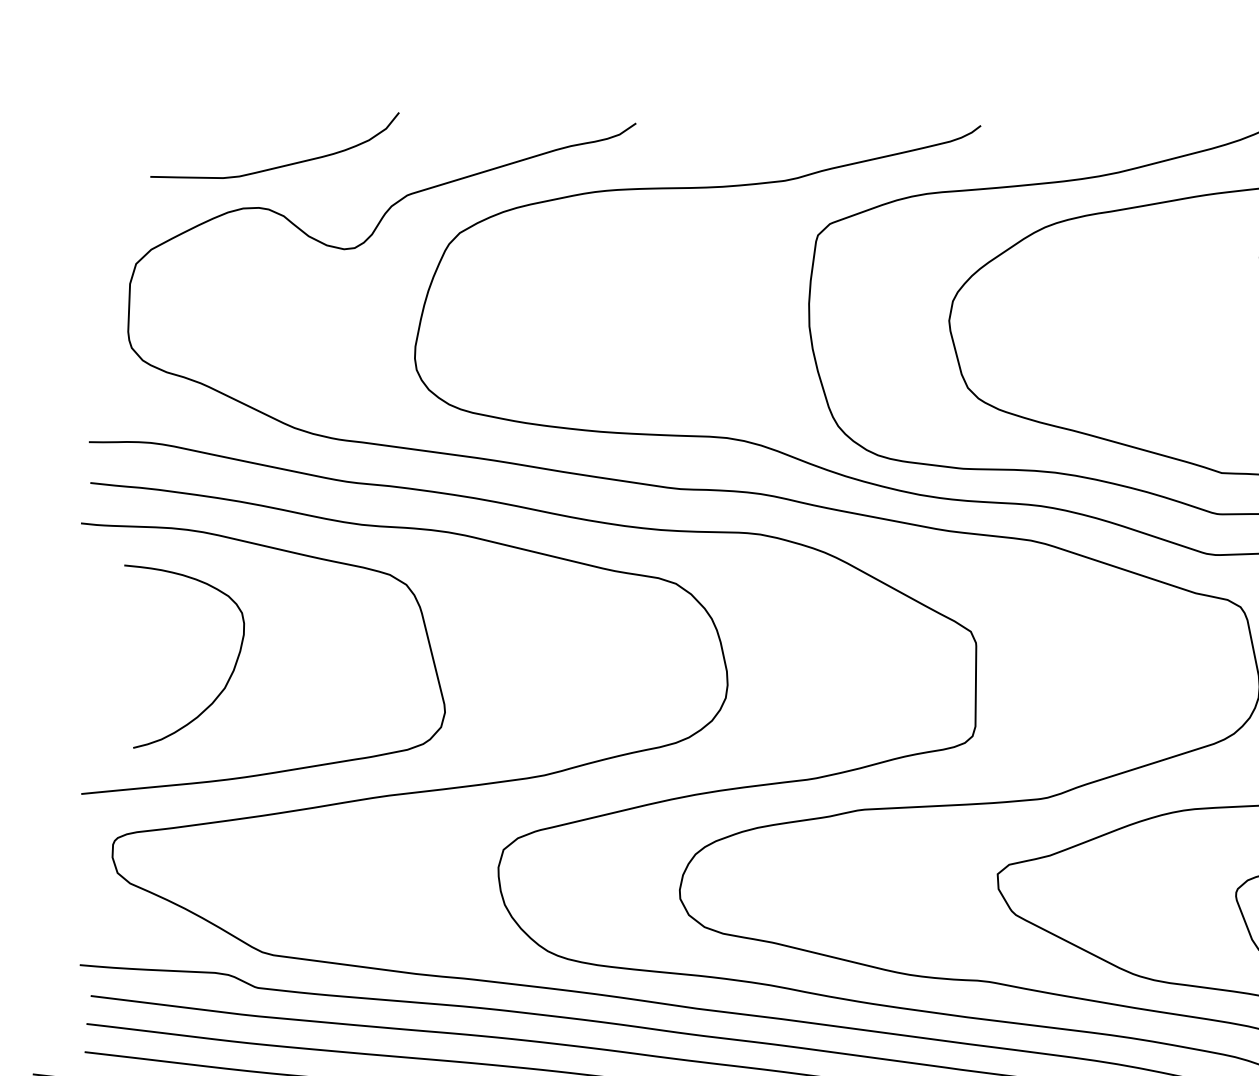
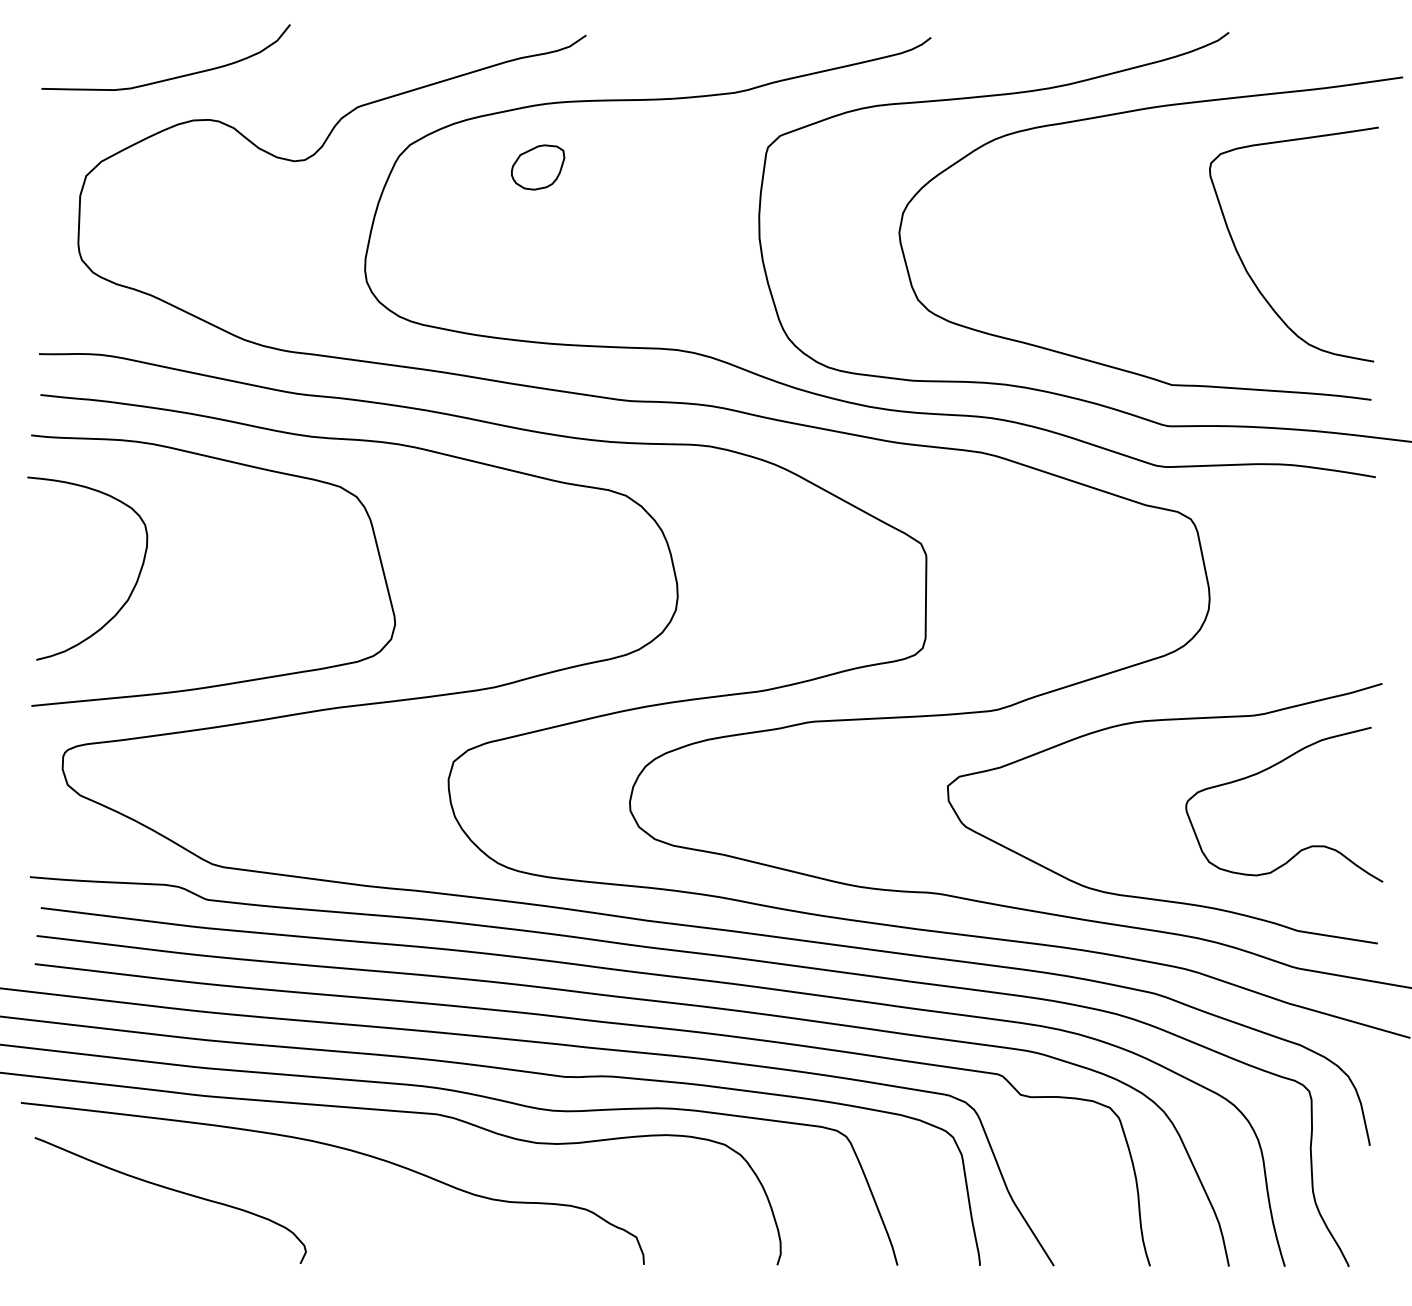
curve: (281, 165) -> (172, 77), moved
part: (588, 255) -> (538, 167), added
curve: (228, 678) -> (131, 590), moved

